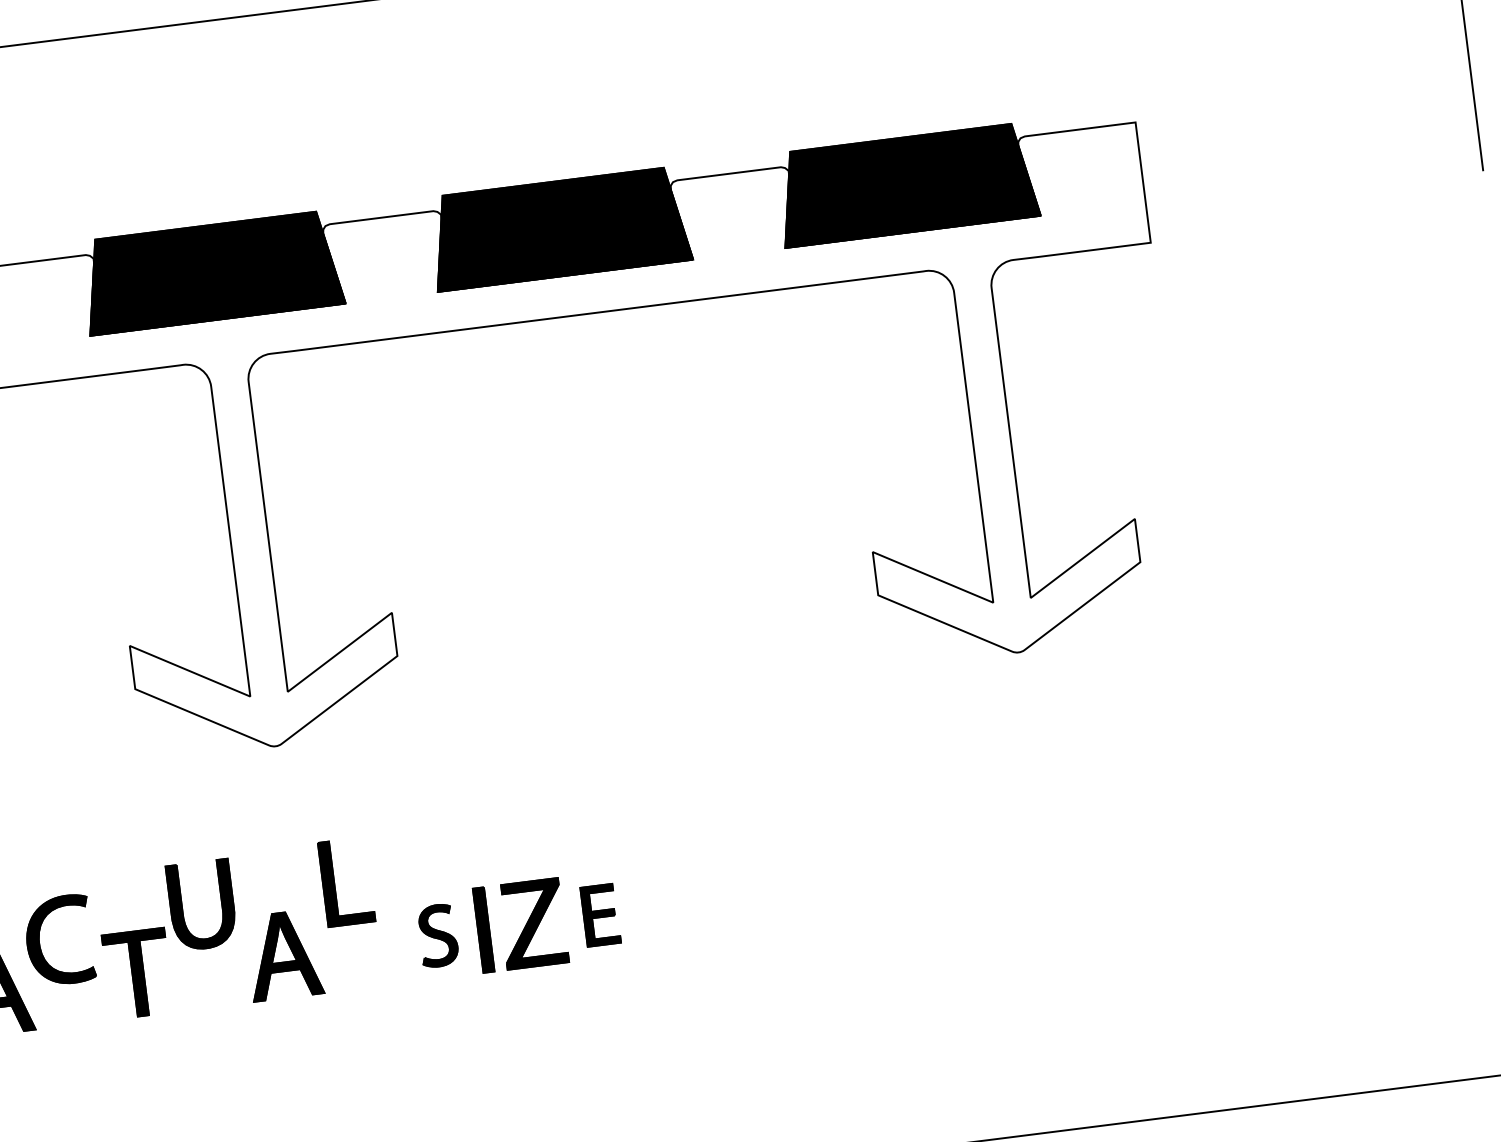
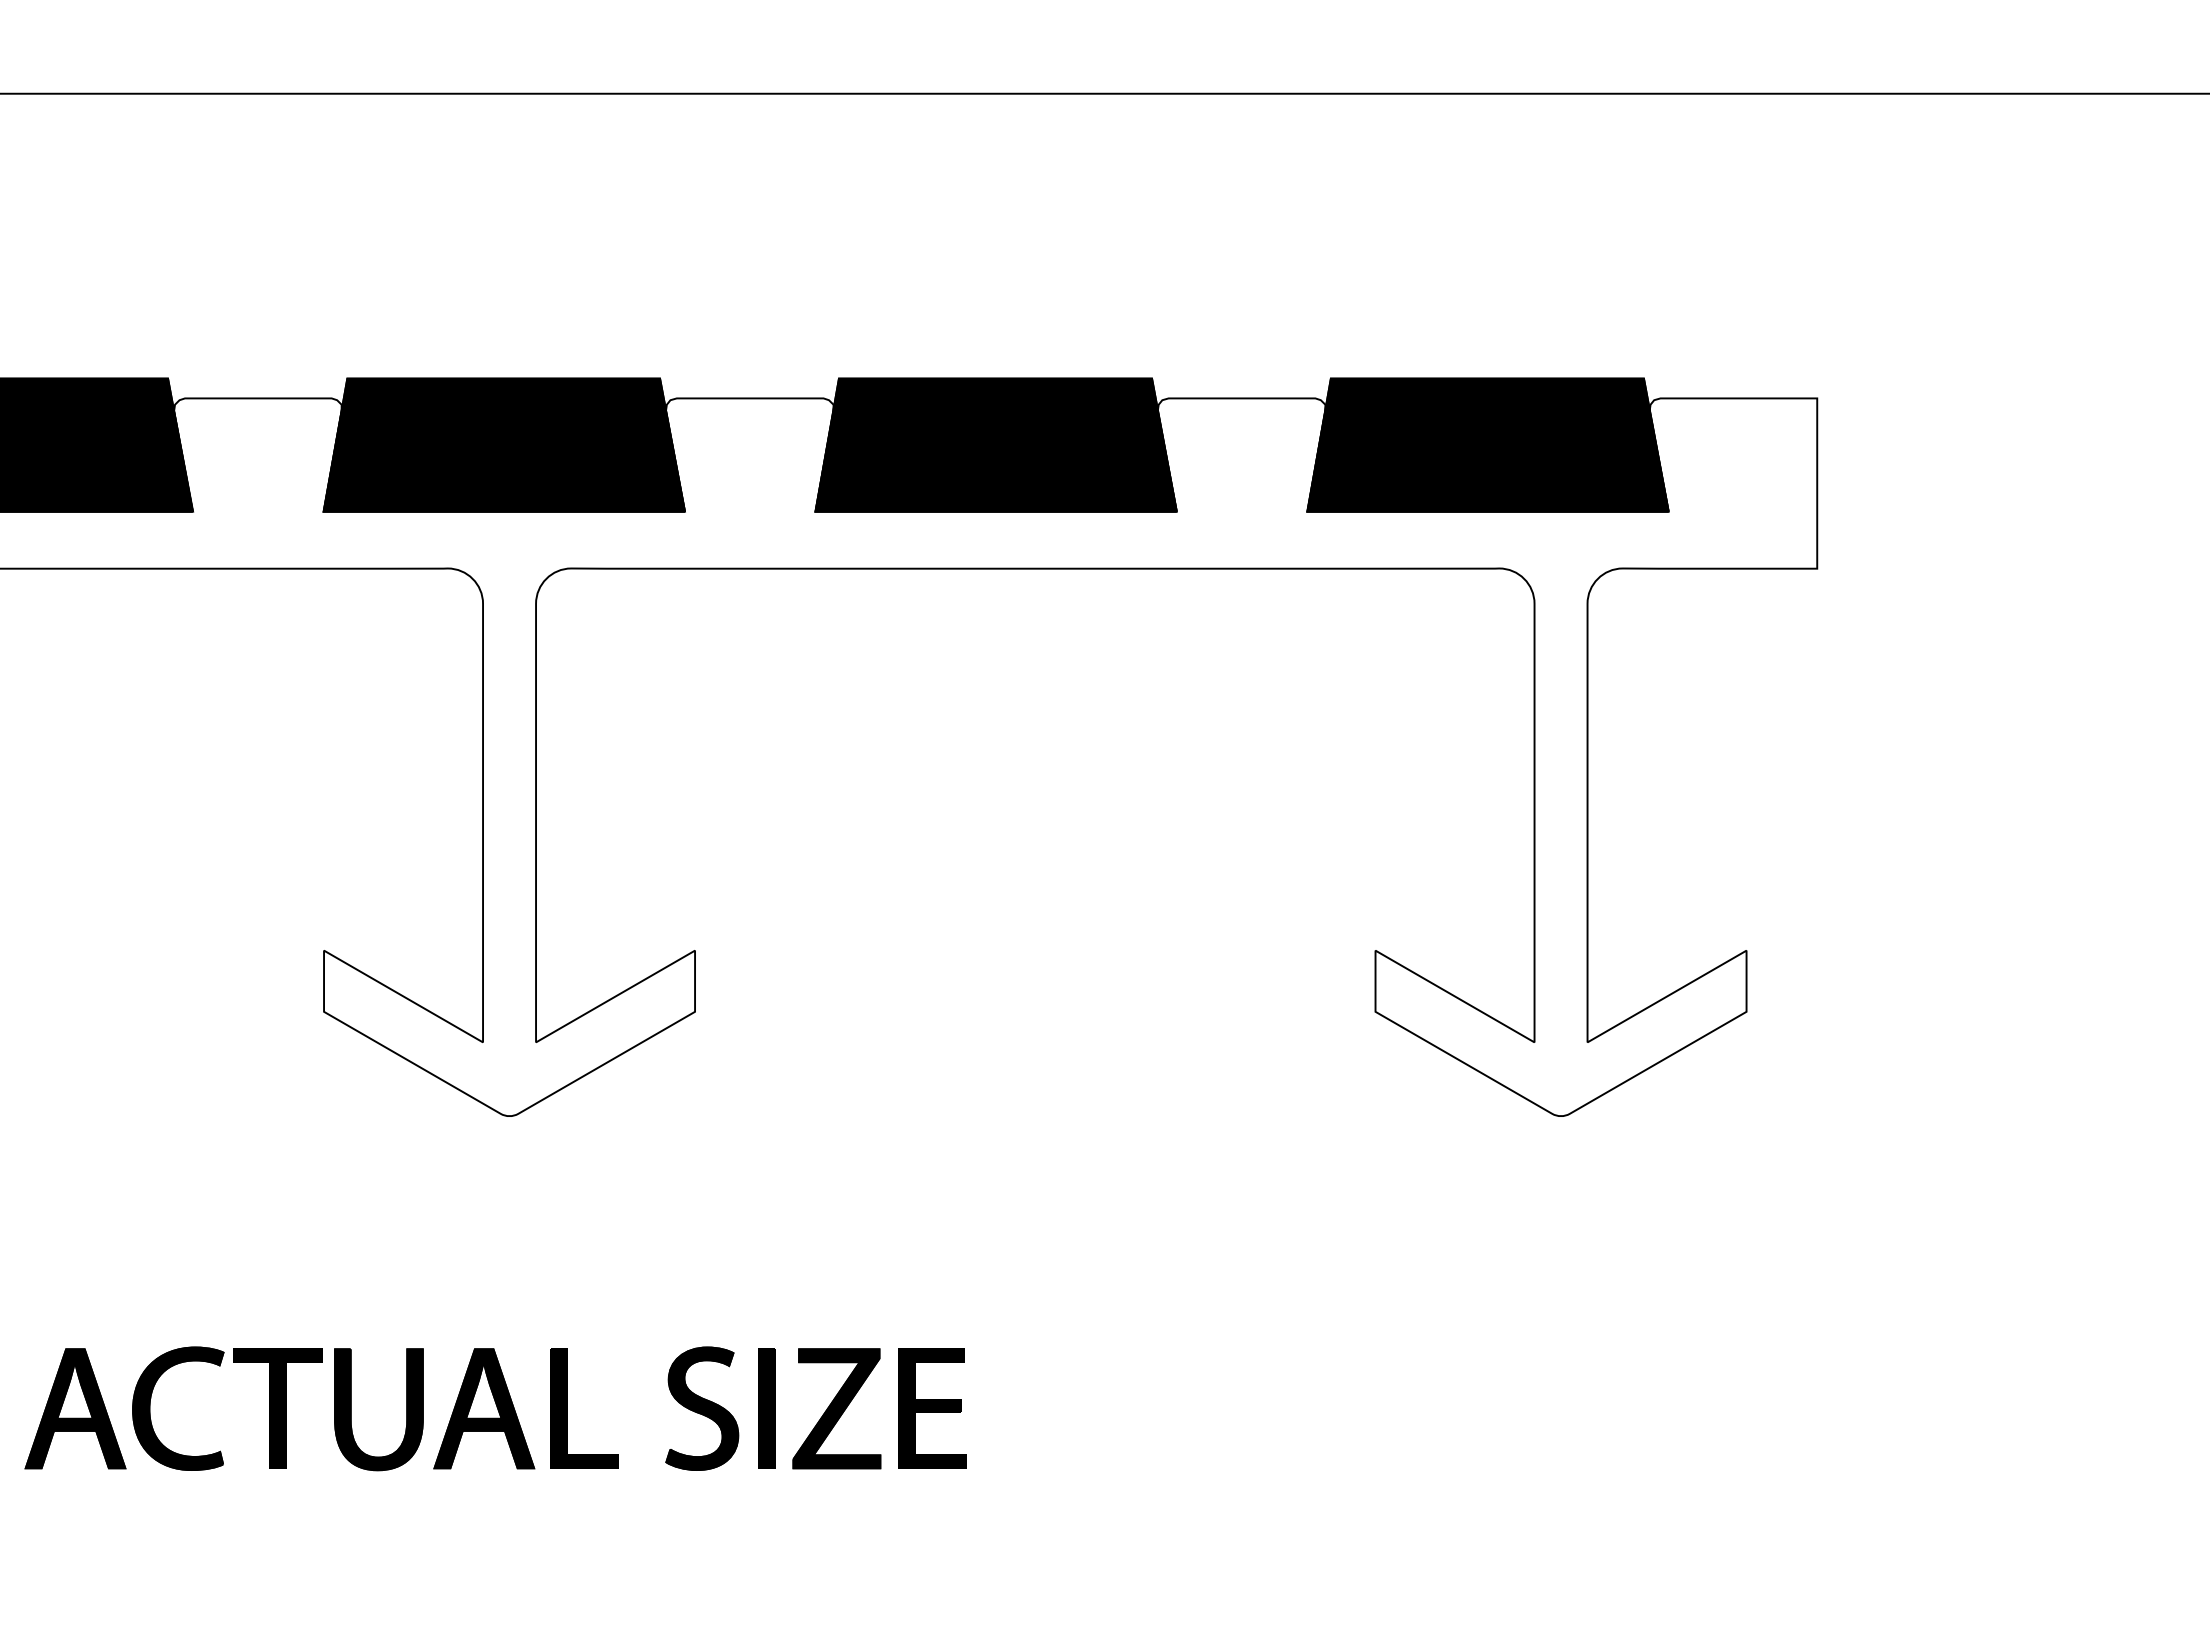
part: (334, 883) -> (567, 1408), moved
part: (182, 907) -> (351, 1409), moved
part: (600, 915) -> (932, 1408), size x1.43
part: (438, 935) -> (702, 1408), size x1.43
part: (39, 942) -> (150, 1408), moved

